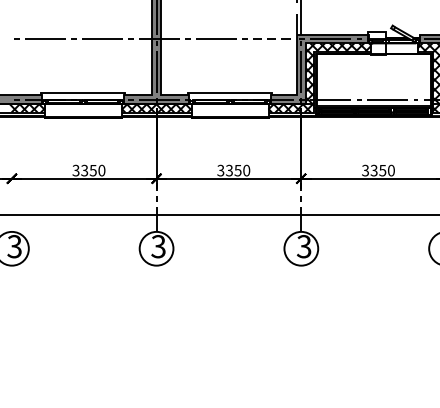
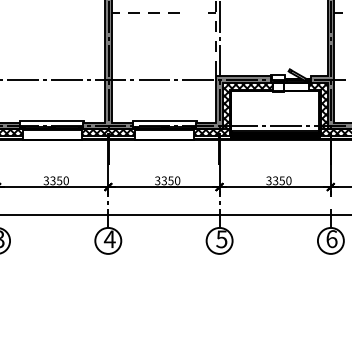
line: (273, 38) -> (198, 79), dashed -> solid
text: (305, 245) -> (222, 238), 3 -> 5
text: (158, 246) -> (109, 239), 3 -> 4

